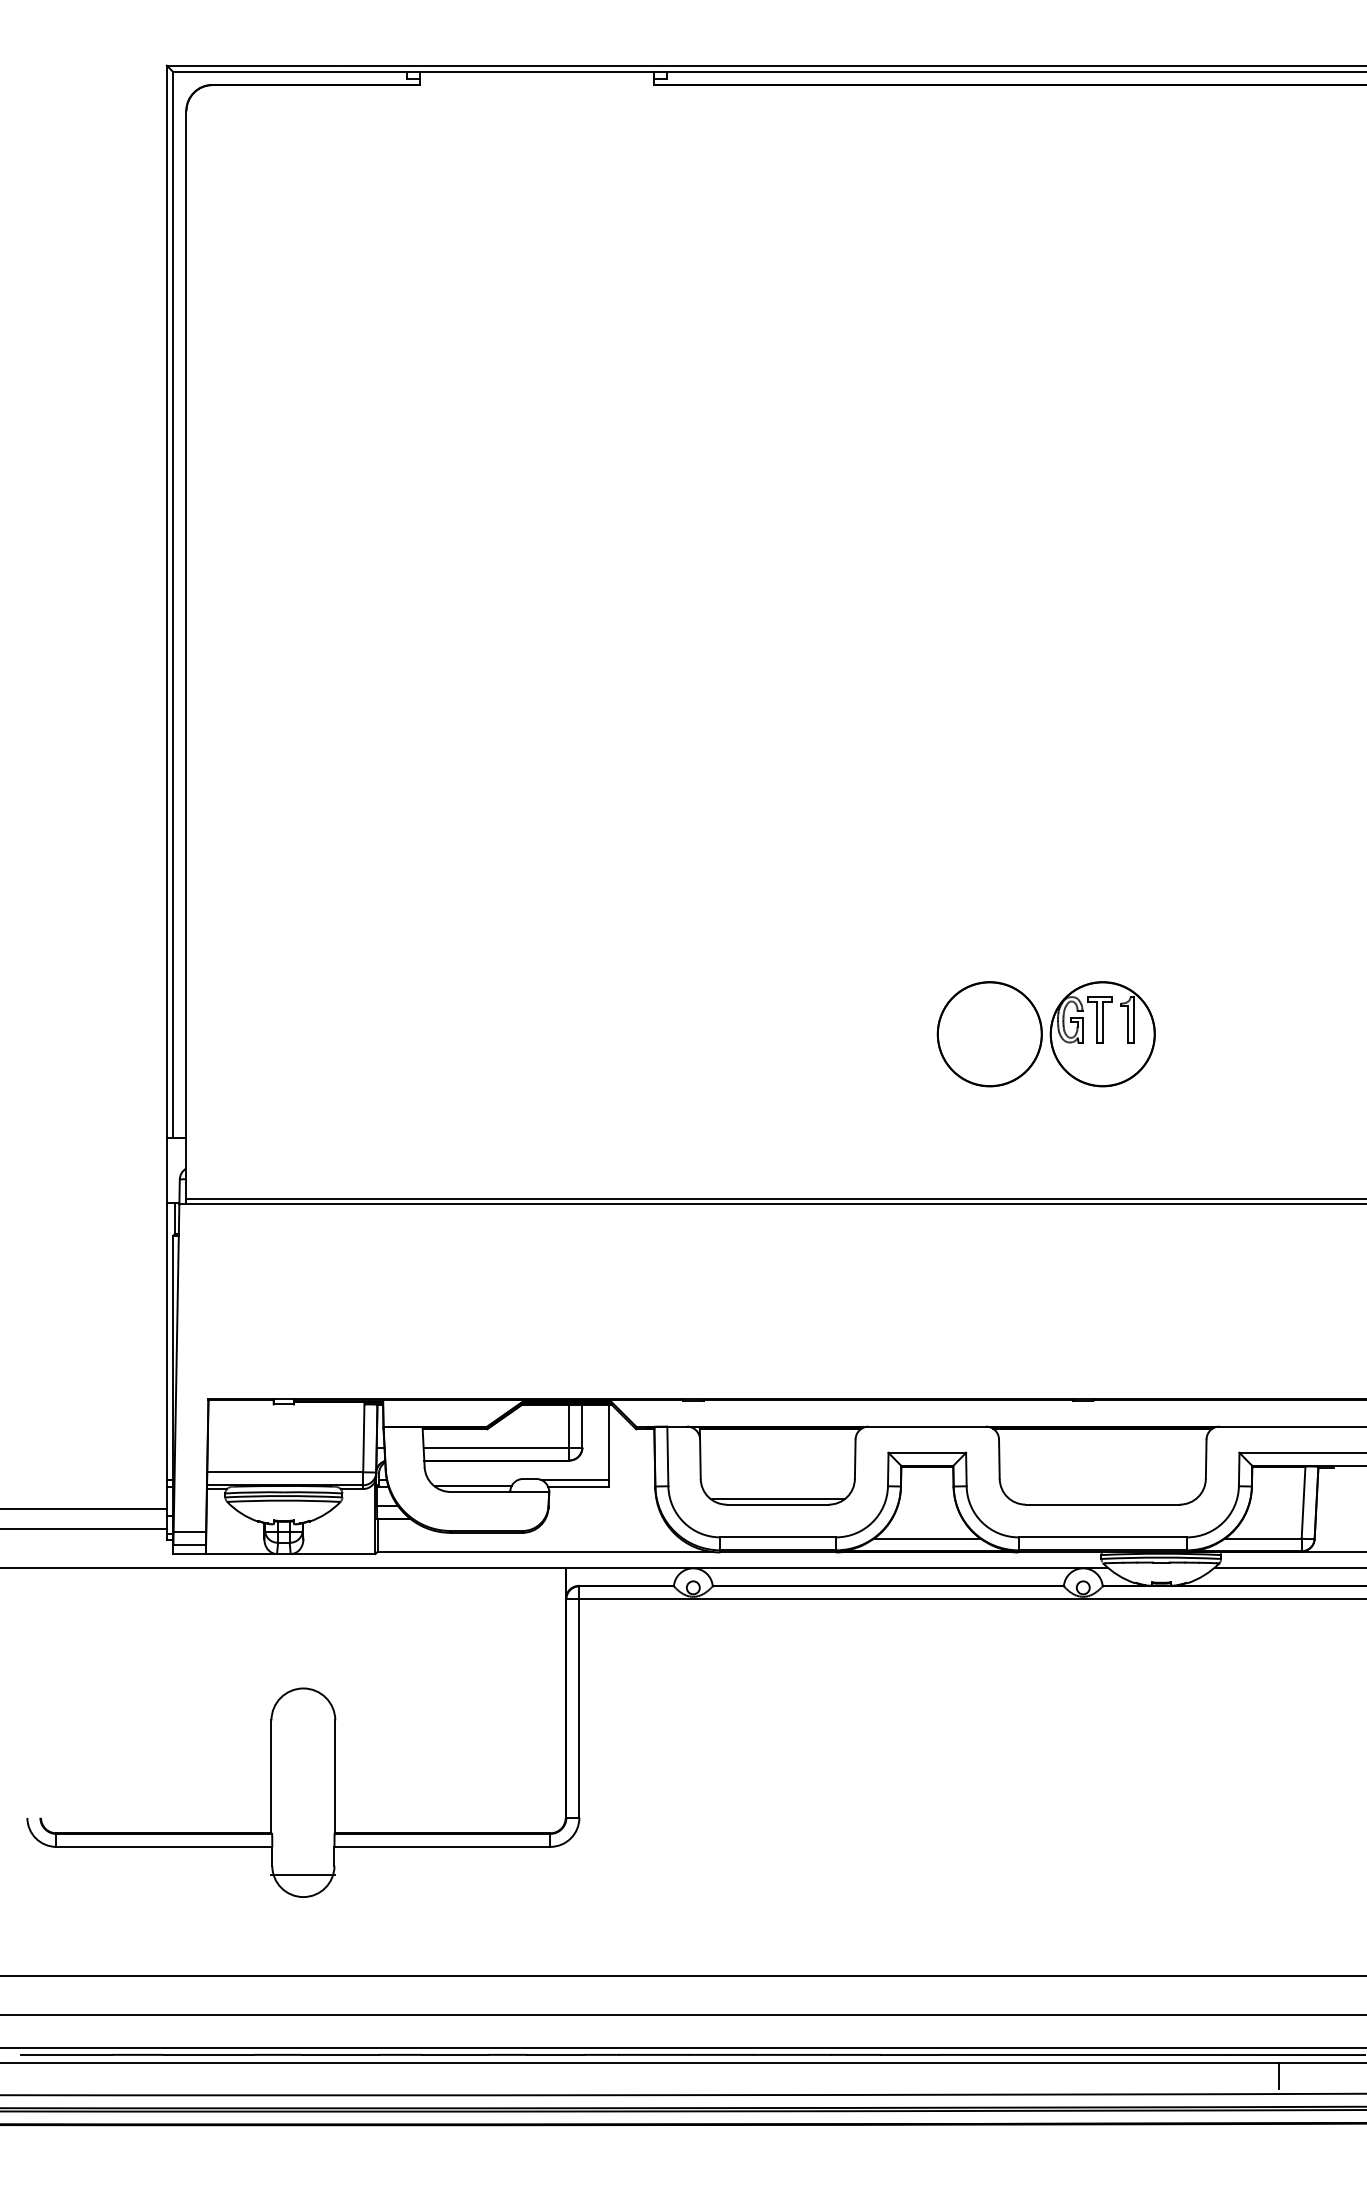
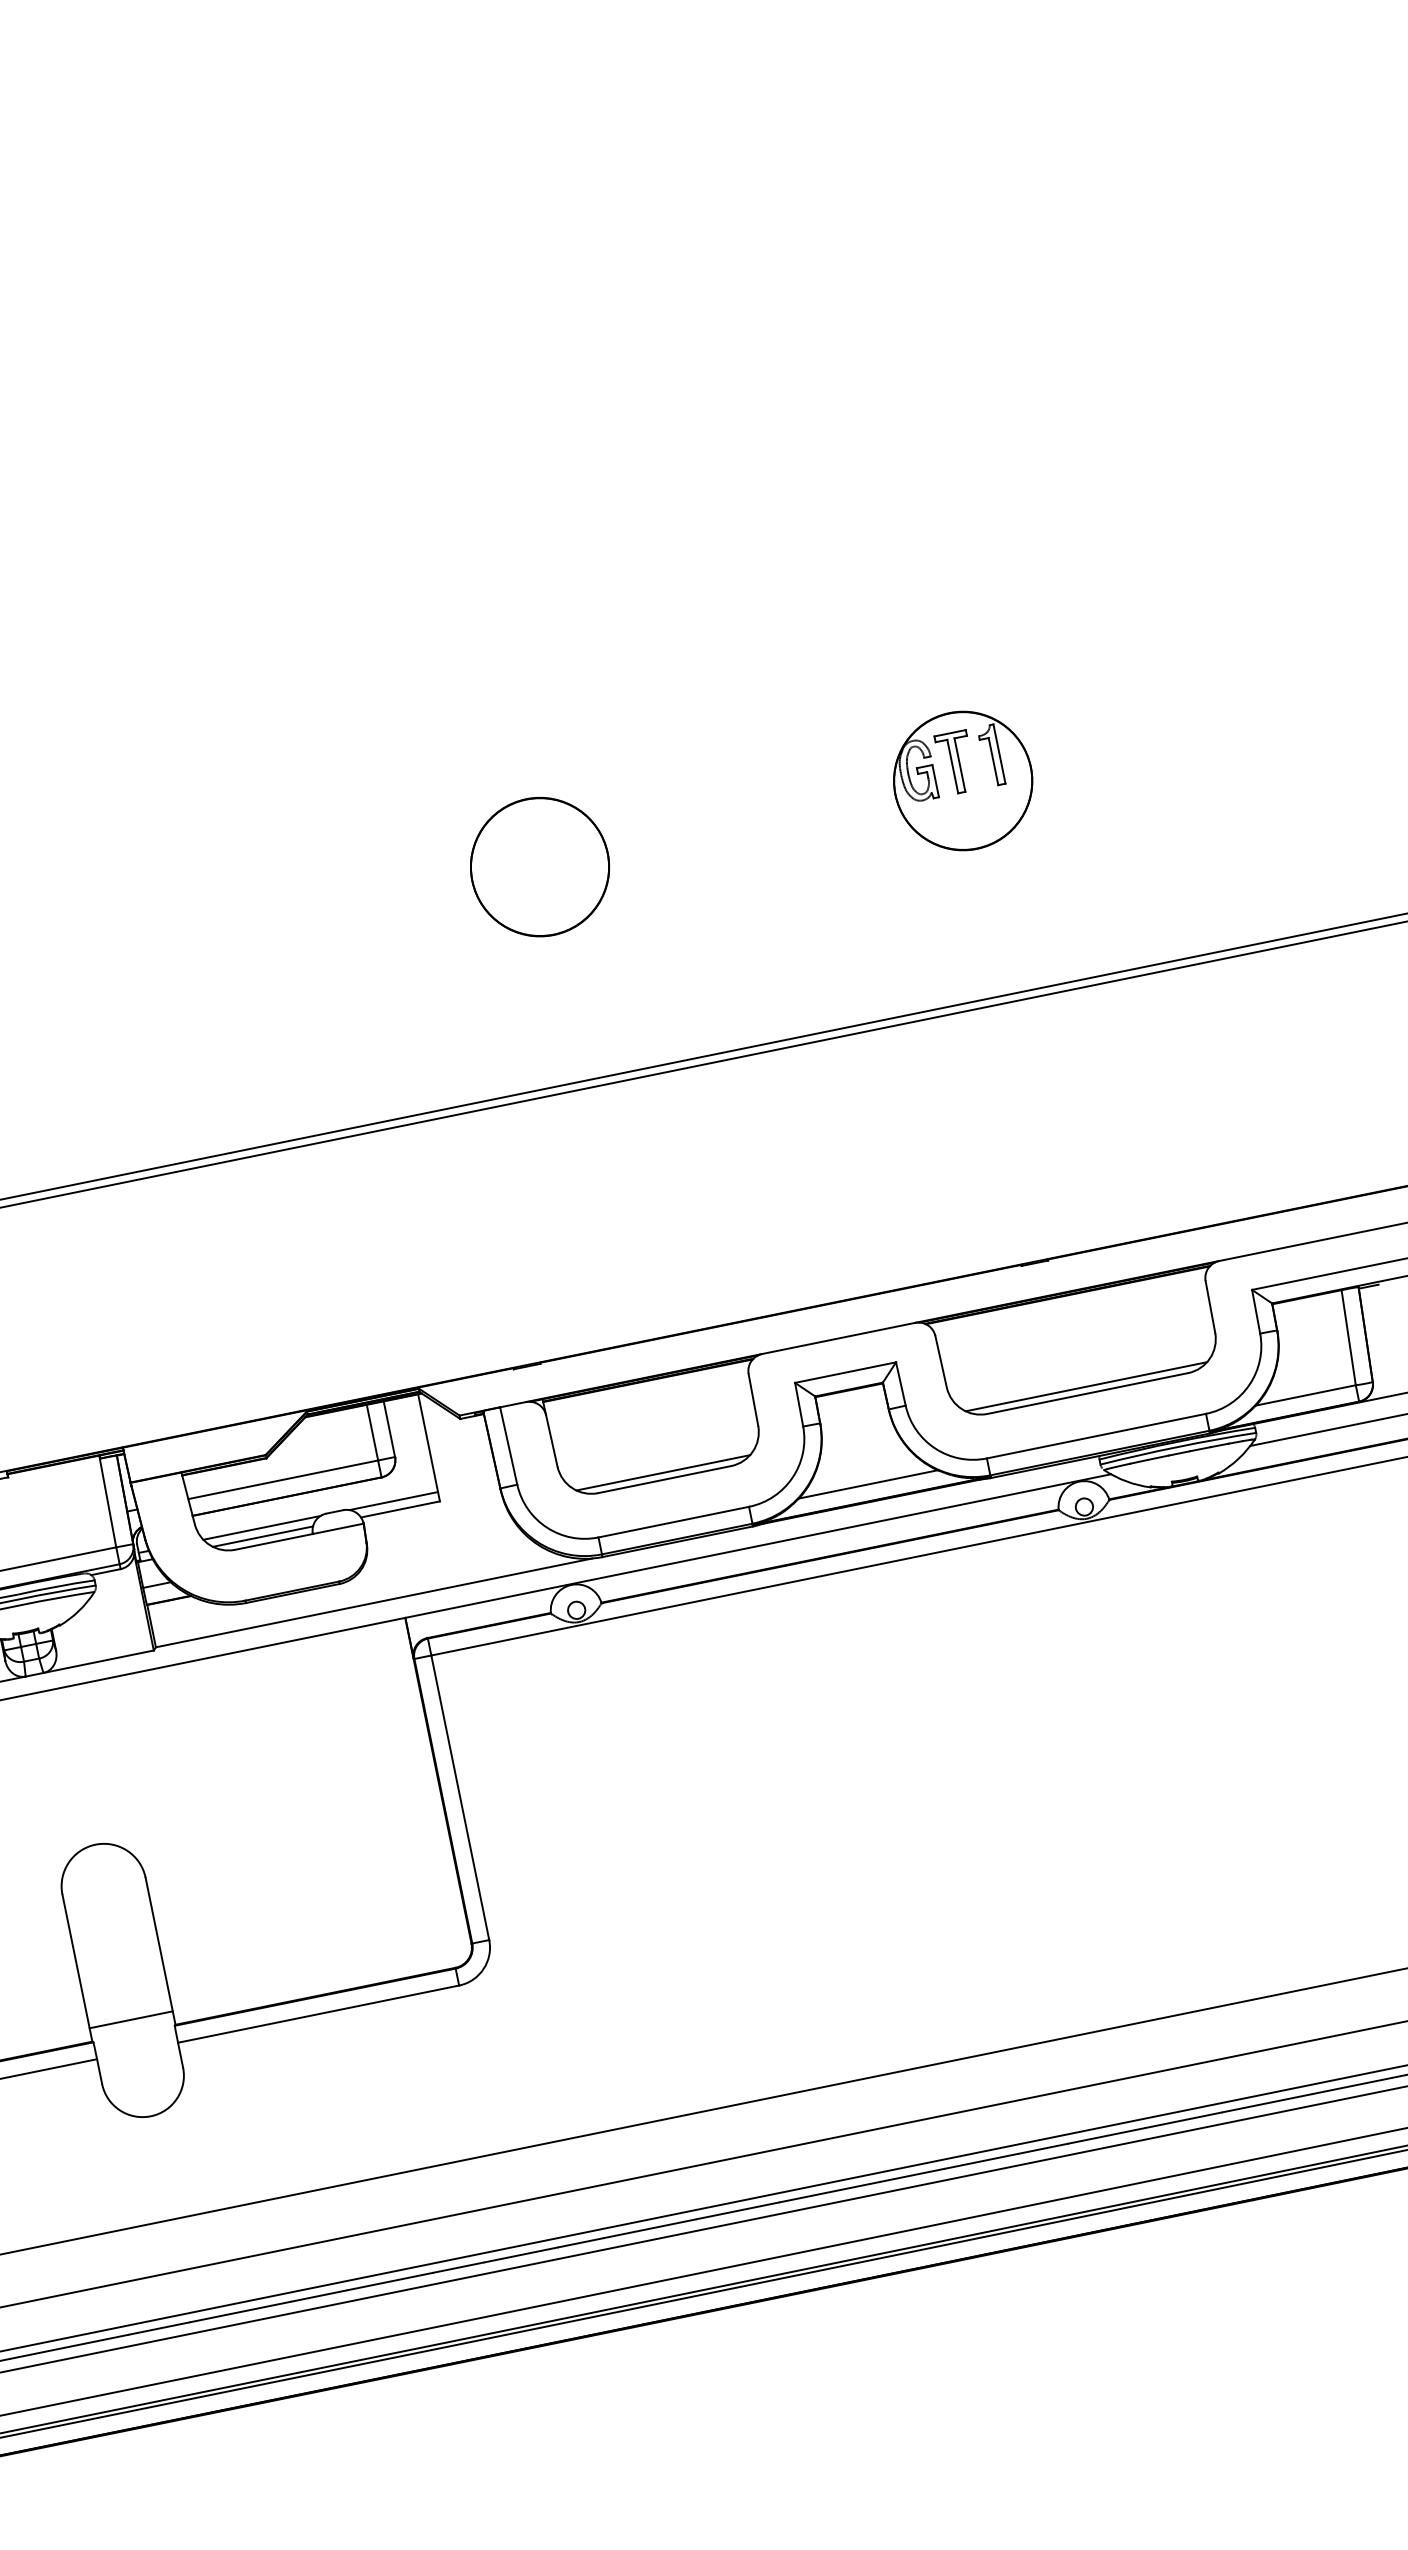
part: (989, 1034) -> (539, 867), moved
line: (473, 1479) -> (261, 1527), added
line: (1102, 1499) -> (1086, 1386), added
line: (303, 1874) -> (131, 2019), moved

